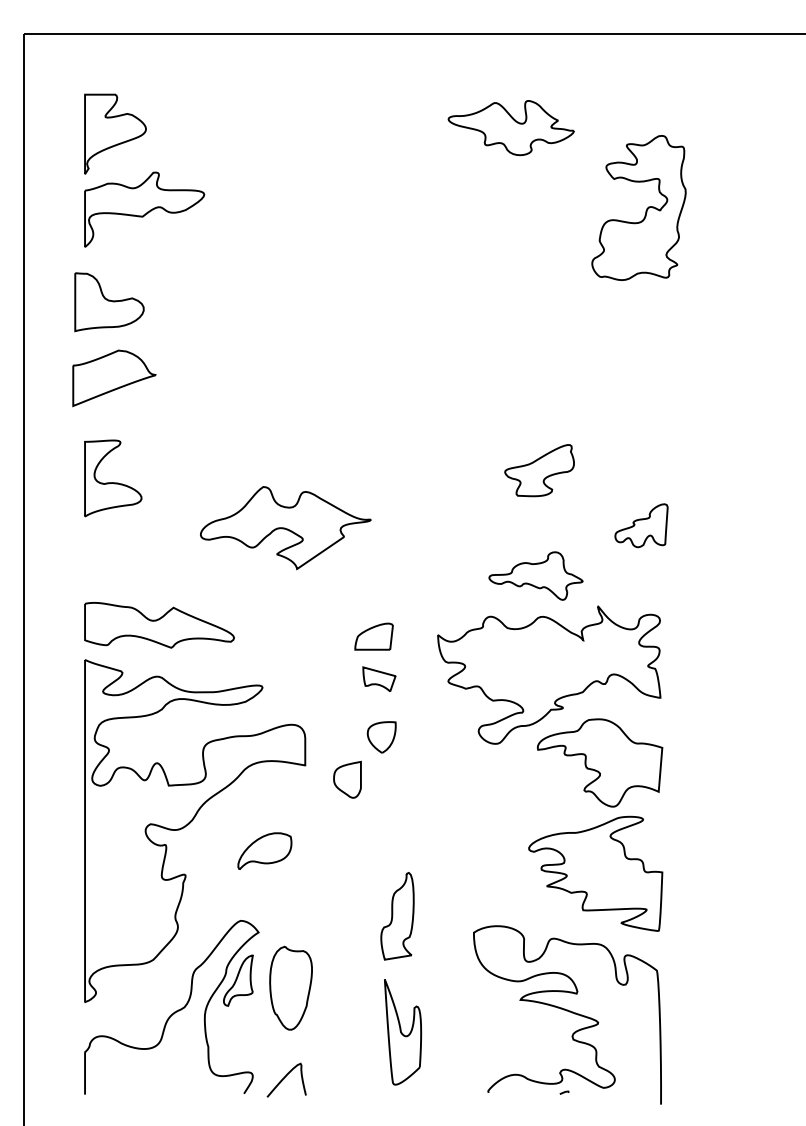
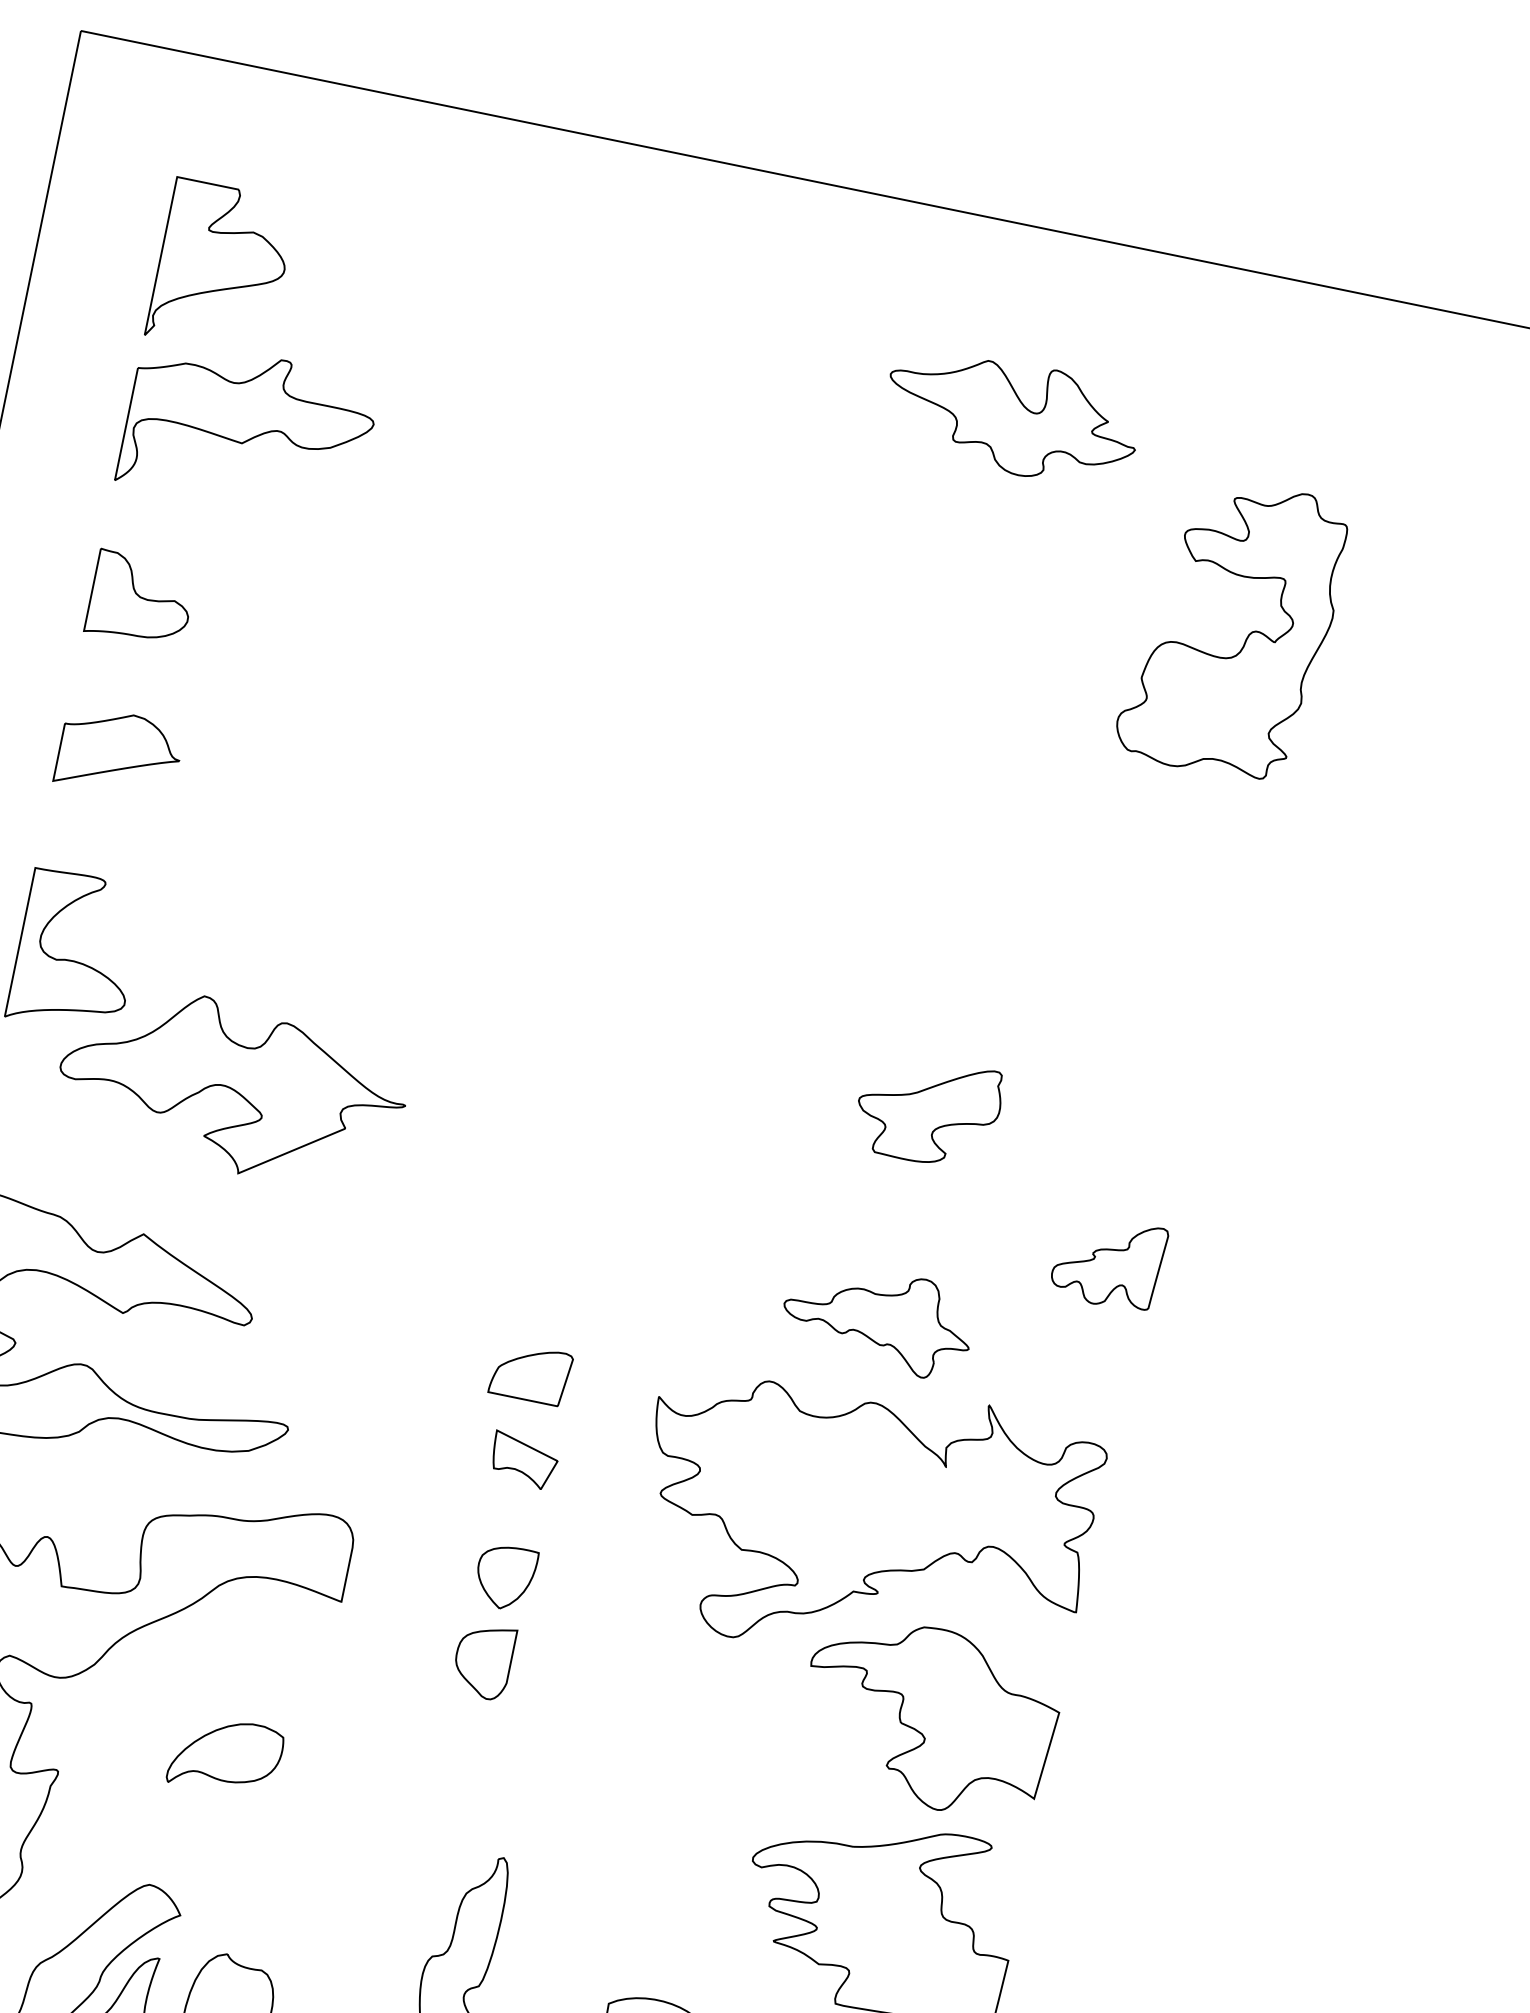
part: (109, 301) -> (141, 598), size x0.71
part: (114, 378) -> (119, 753), size x0.71
part: (285, 528) -> (231, 1087), moved
part: (347, 779) -> (483, 1660), moved

